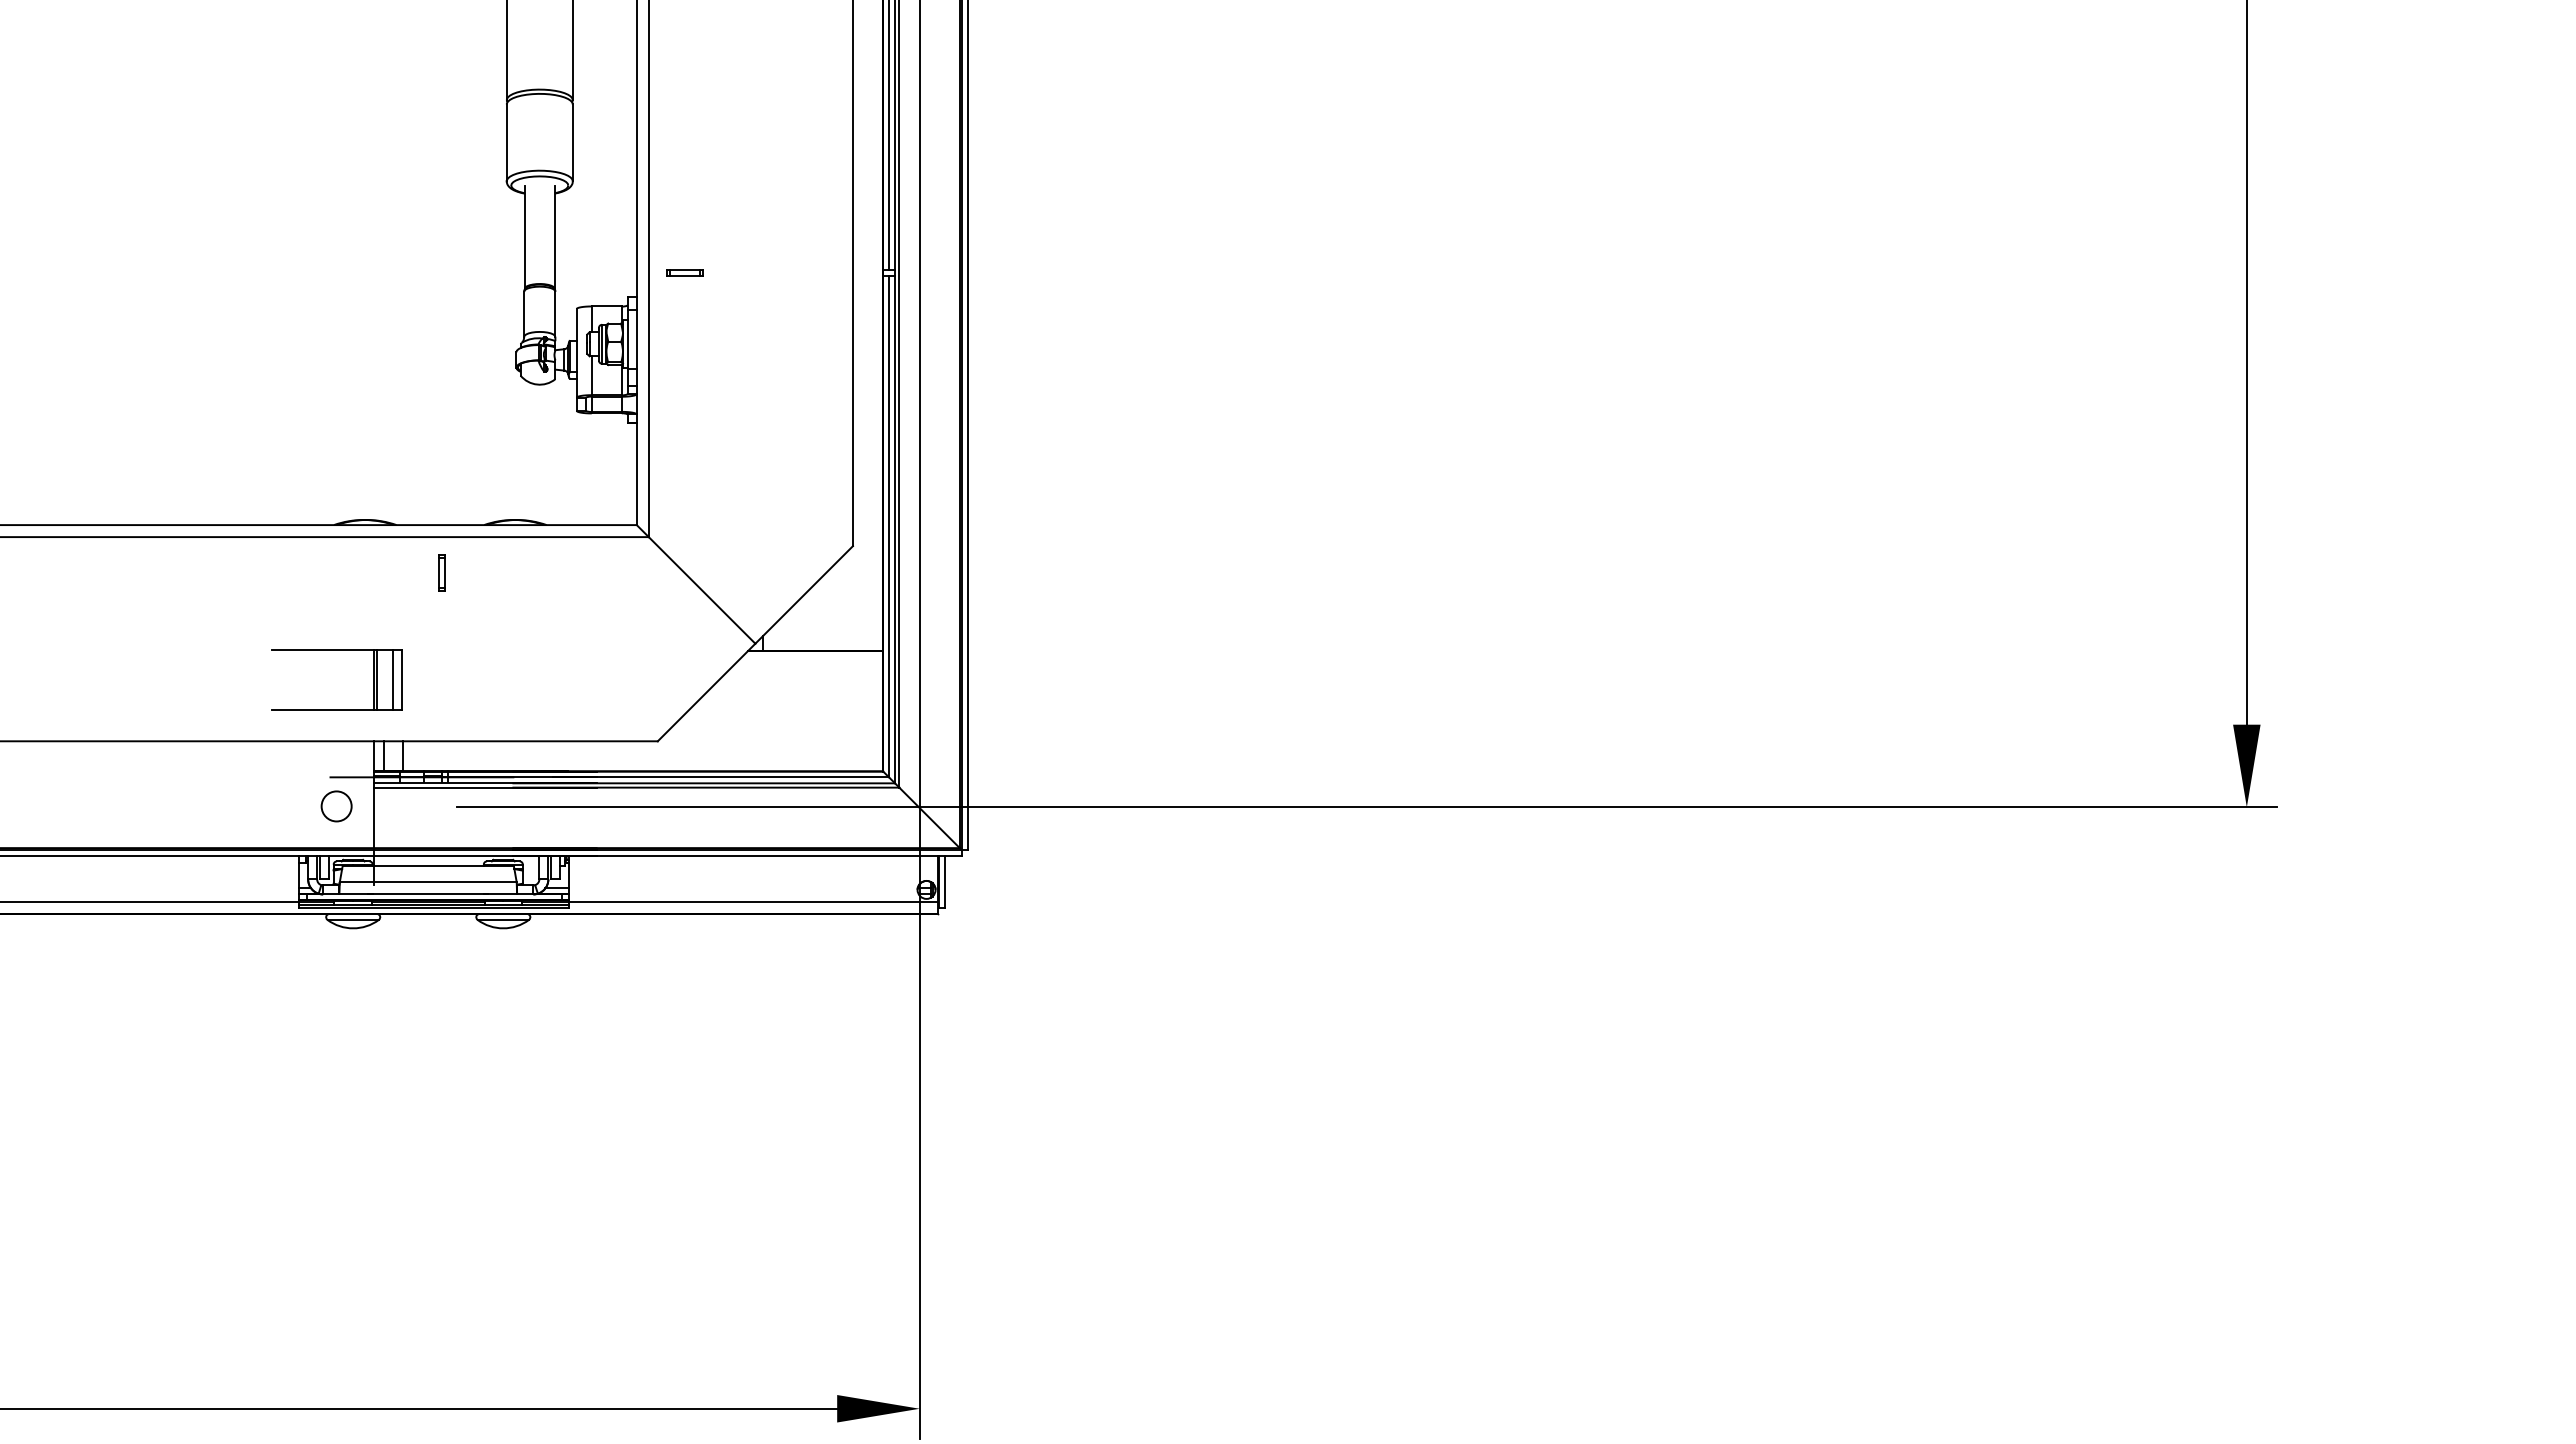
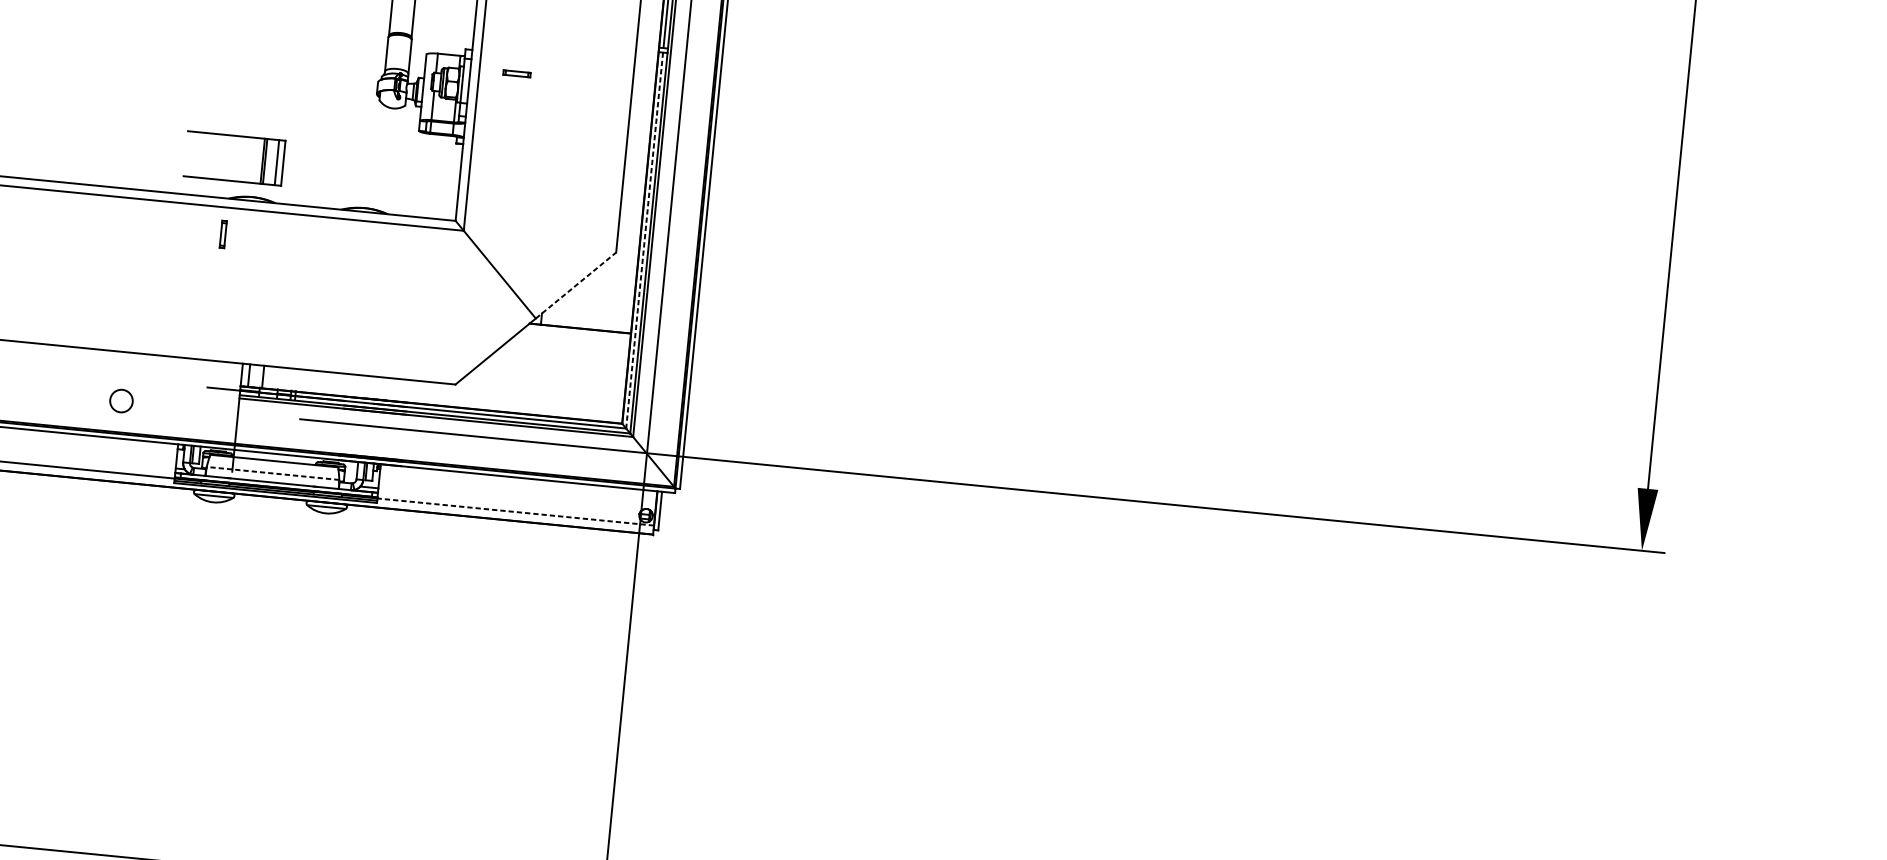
part: (684, 272) -> (516, 73), moved
line: (889, 526) -> (644, 240), solid -> dashed
part: (441, 572) -> (223, 233), moved
line: (804, 594) -> (576, 285), solid -> dashed
part: (336, 650) -> (236, 136), moved
circle: (336, 806) -> (121, 401), moved
line: (427, 882) -> (272, 473), solid -> dashed
line: (753, 901) -> (515, 511), solid -> dashed

